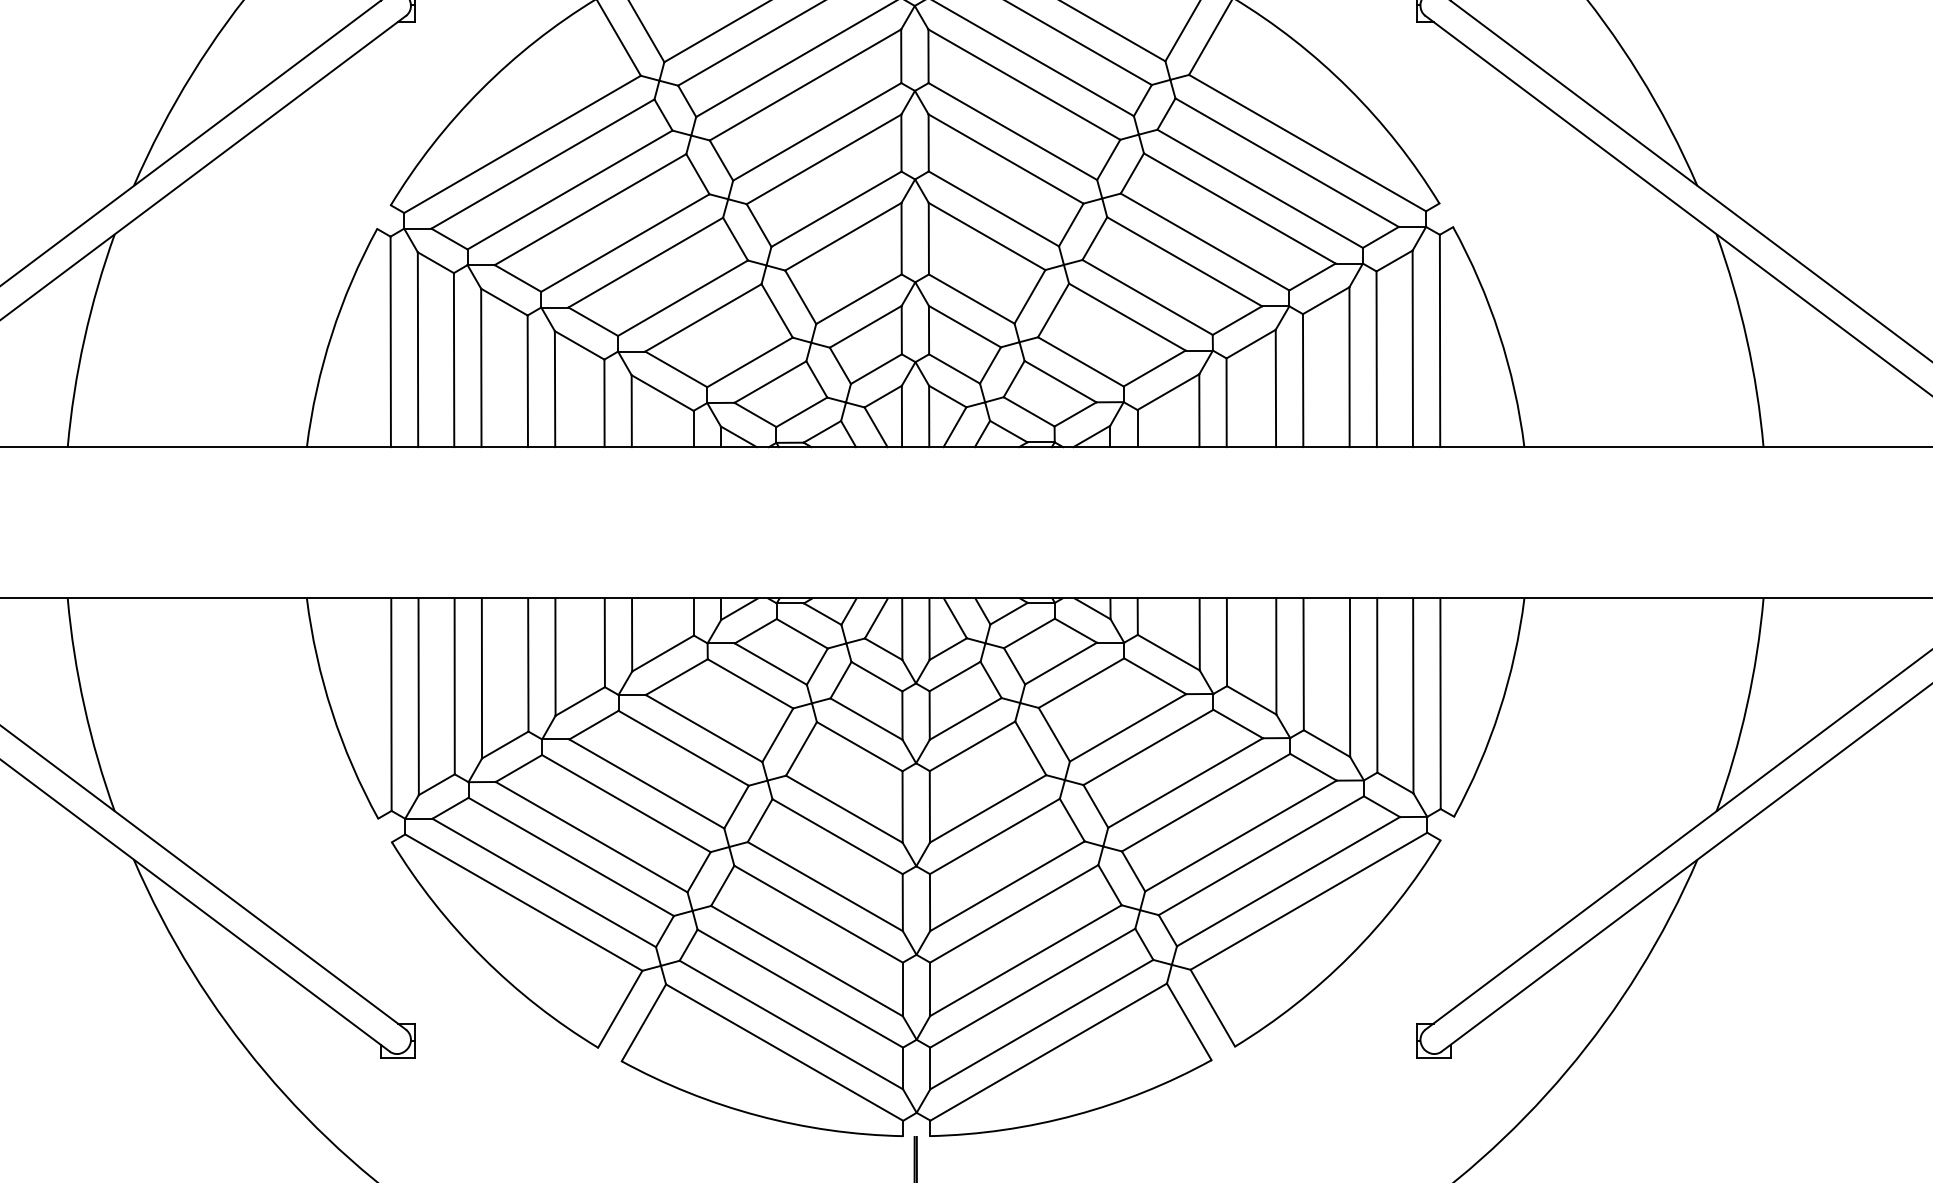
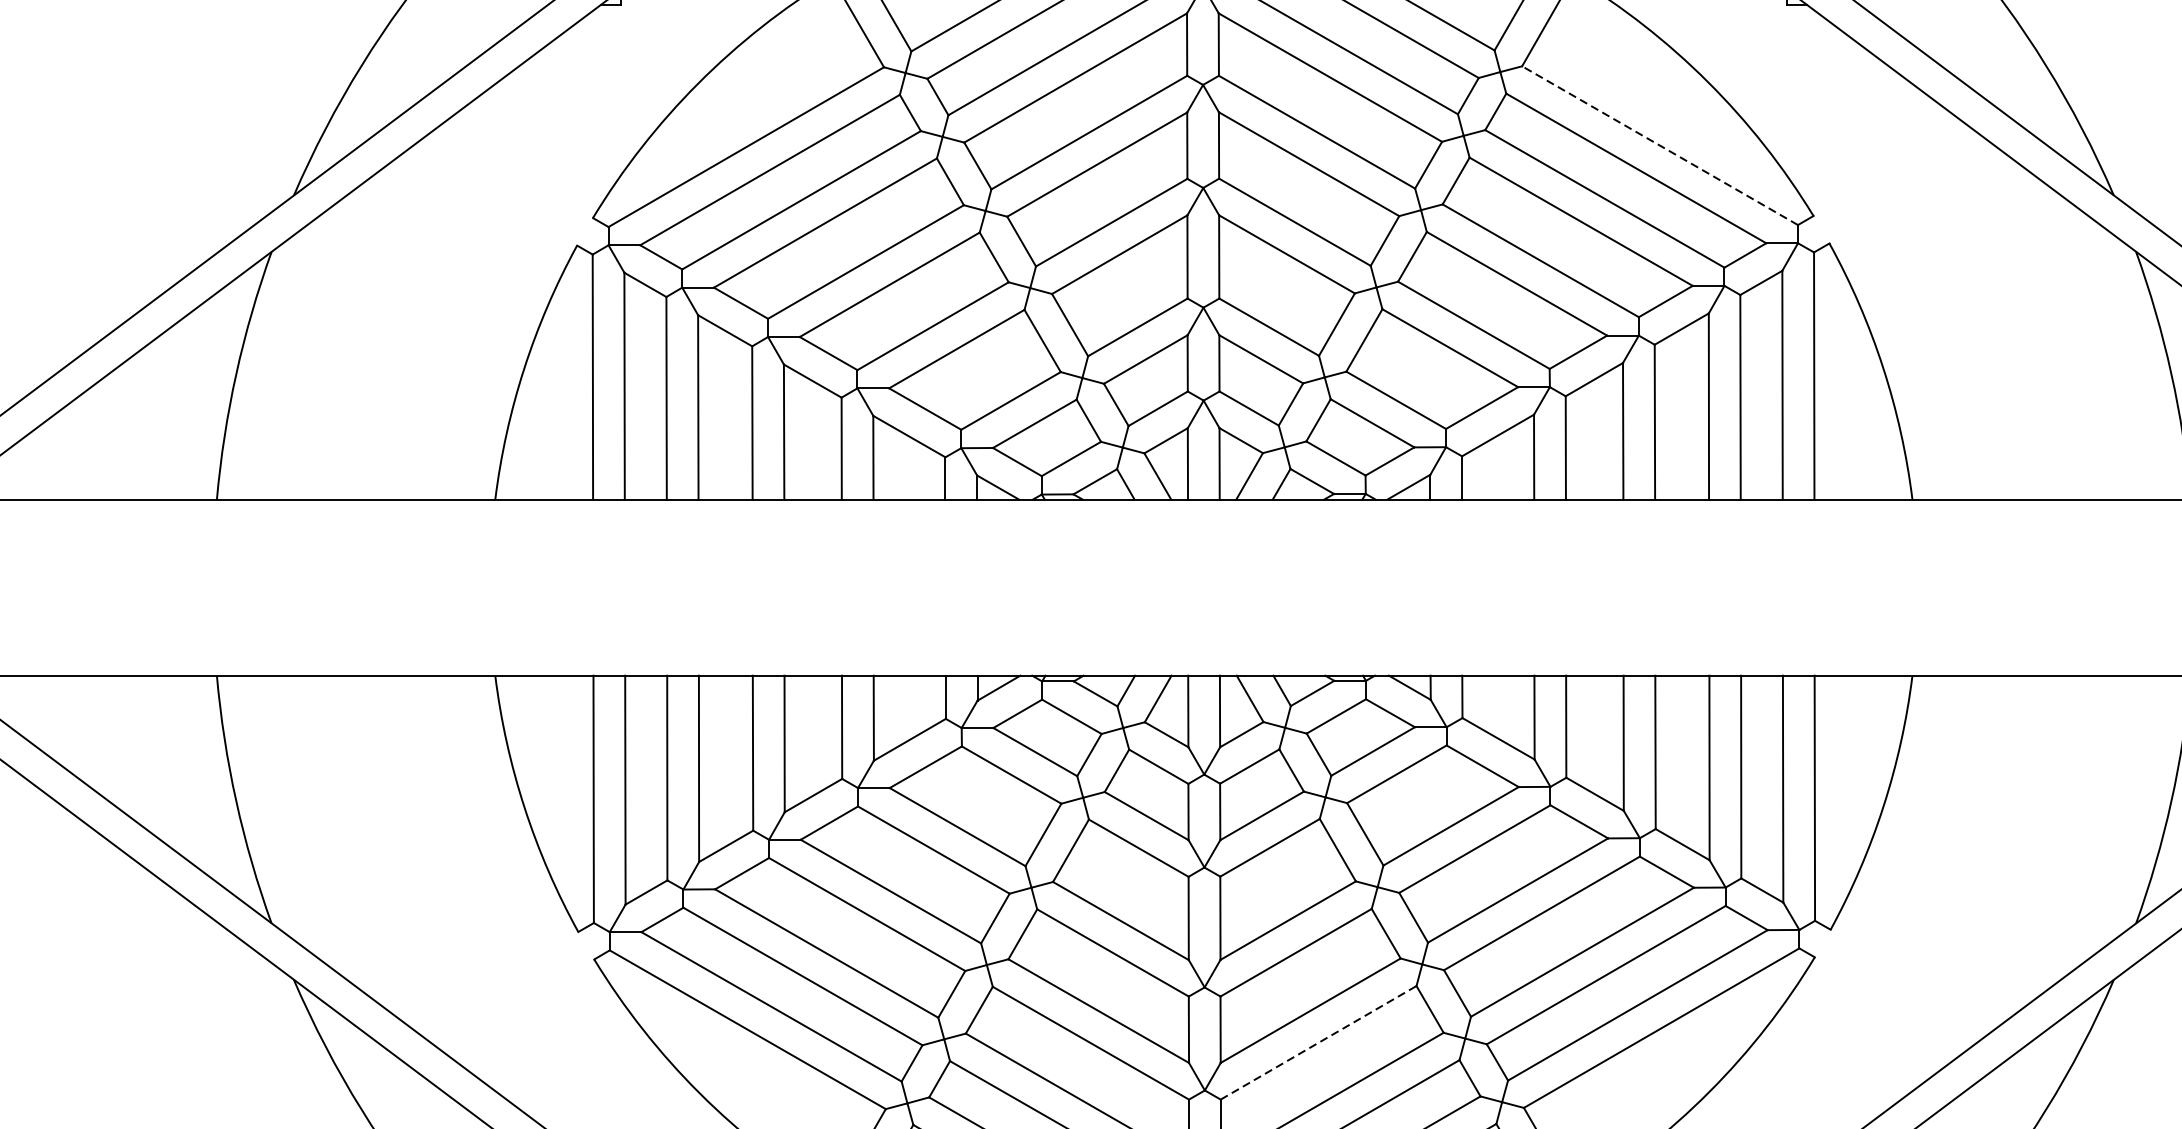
line: (1307, 143) -> (1659, 146), solid -> dashed
line: (1014, 913) -> (1318, 1042), solid -> dashed

